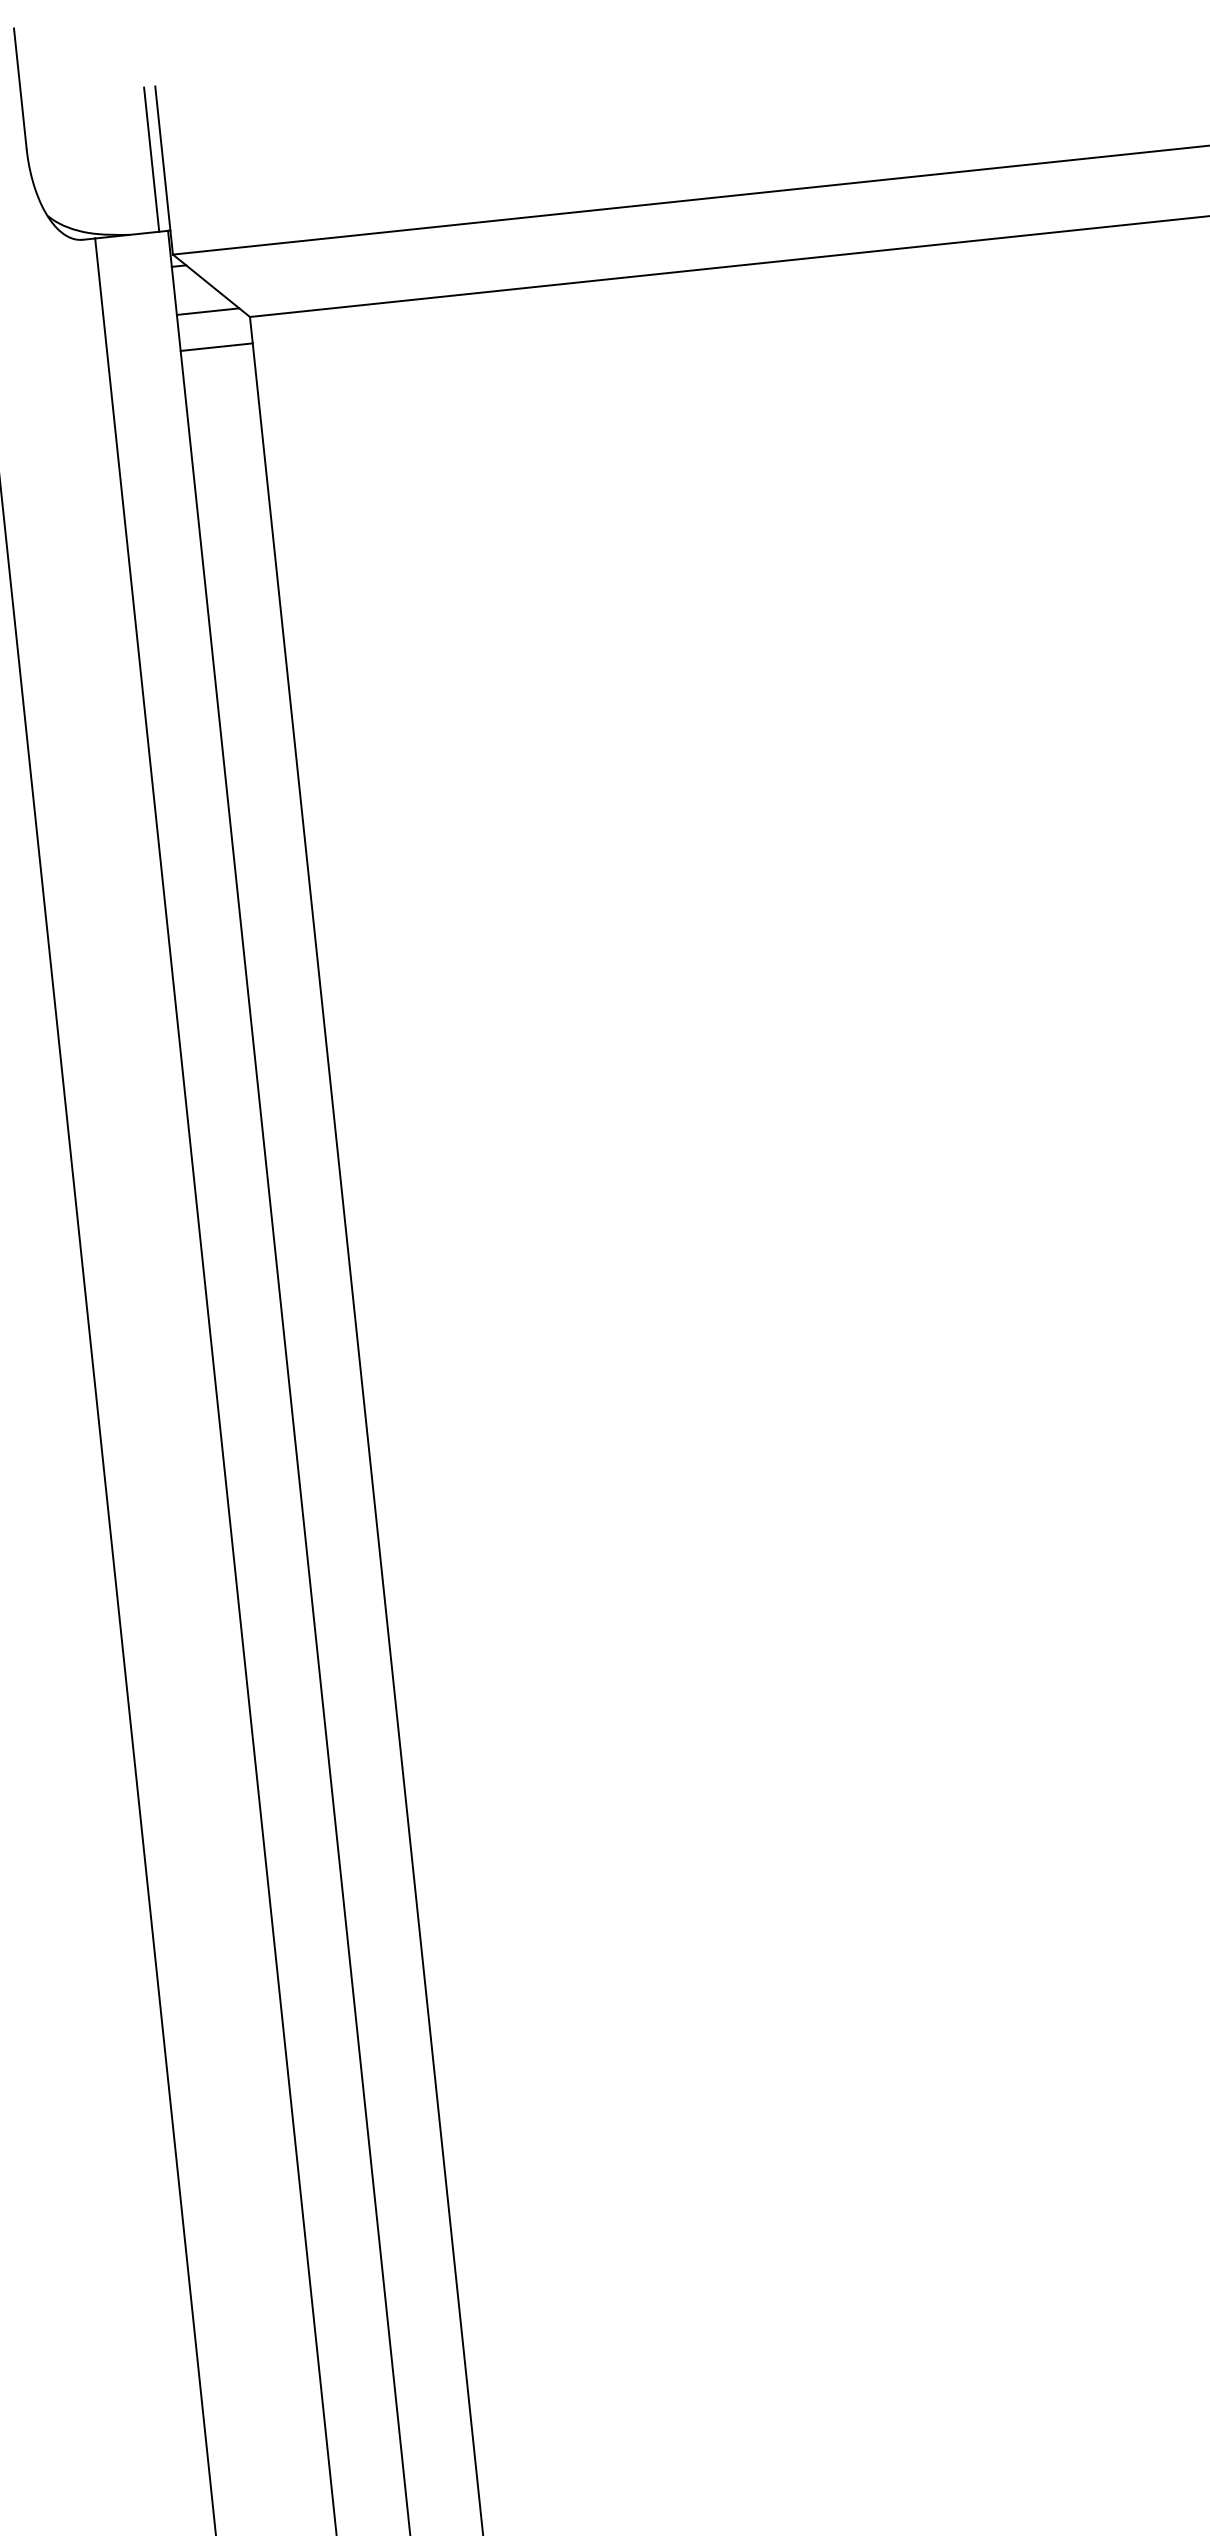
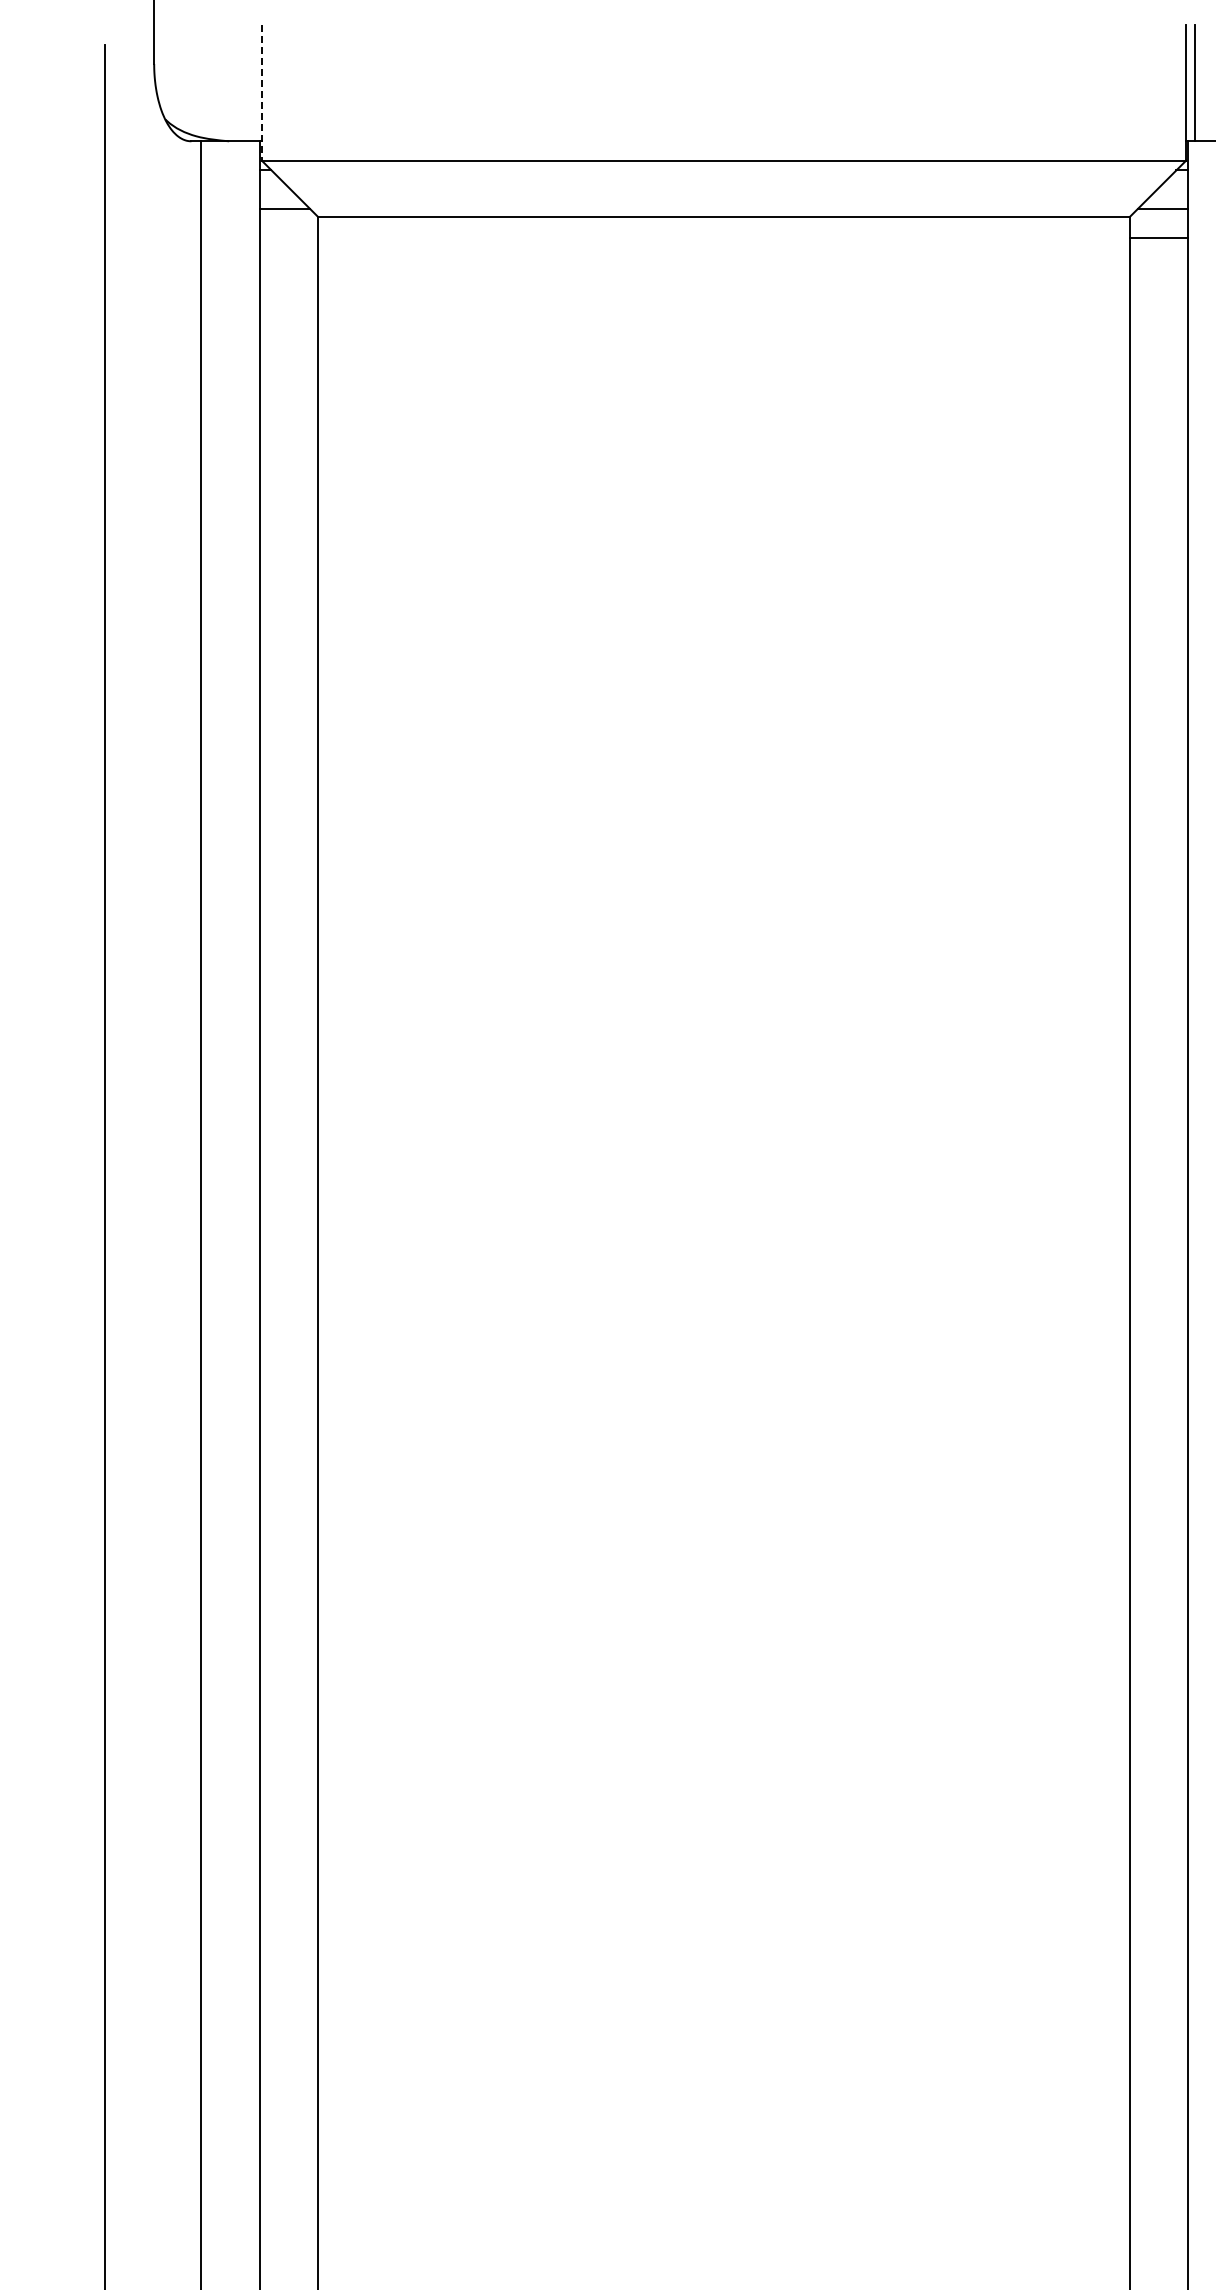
line: (151, 159) -> (252, 83), removed
line: (163, 169) -> (261, 92), solid -> dashed
line: (216, 347) -> (288, 238), removed

